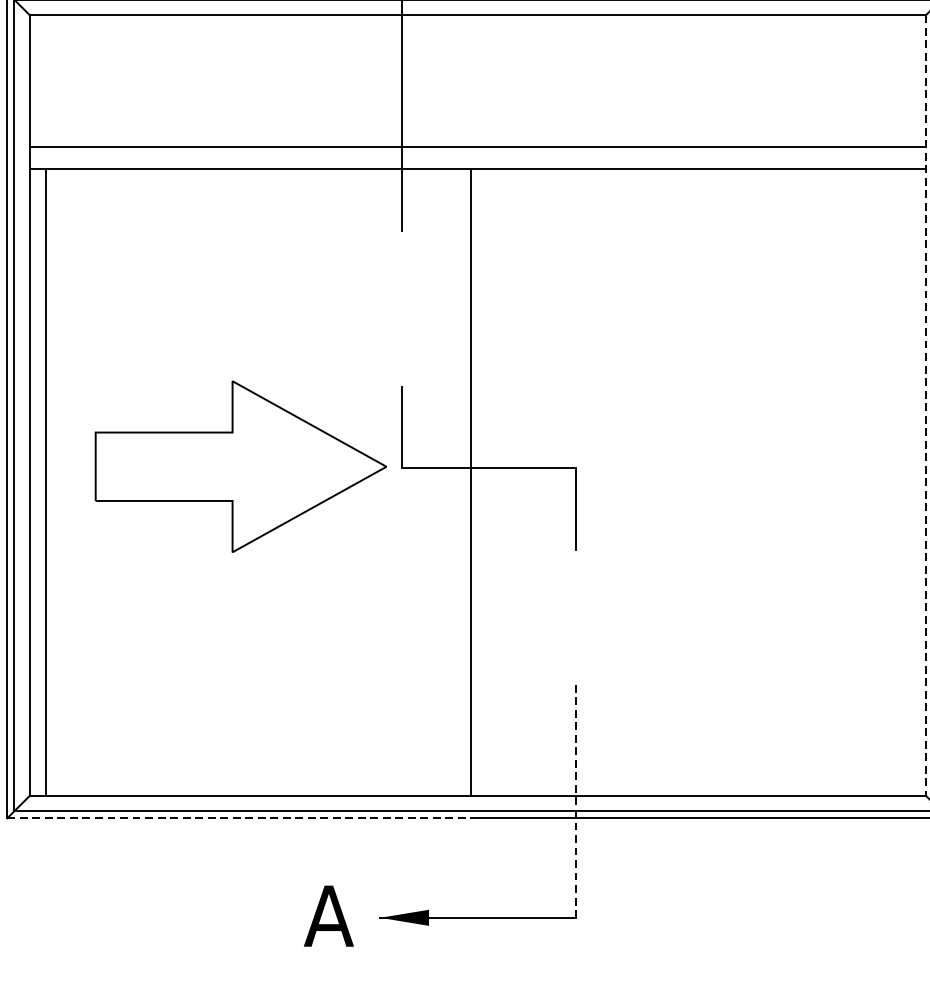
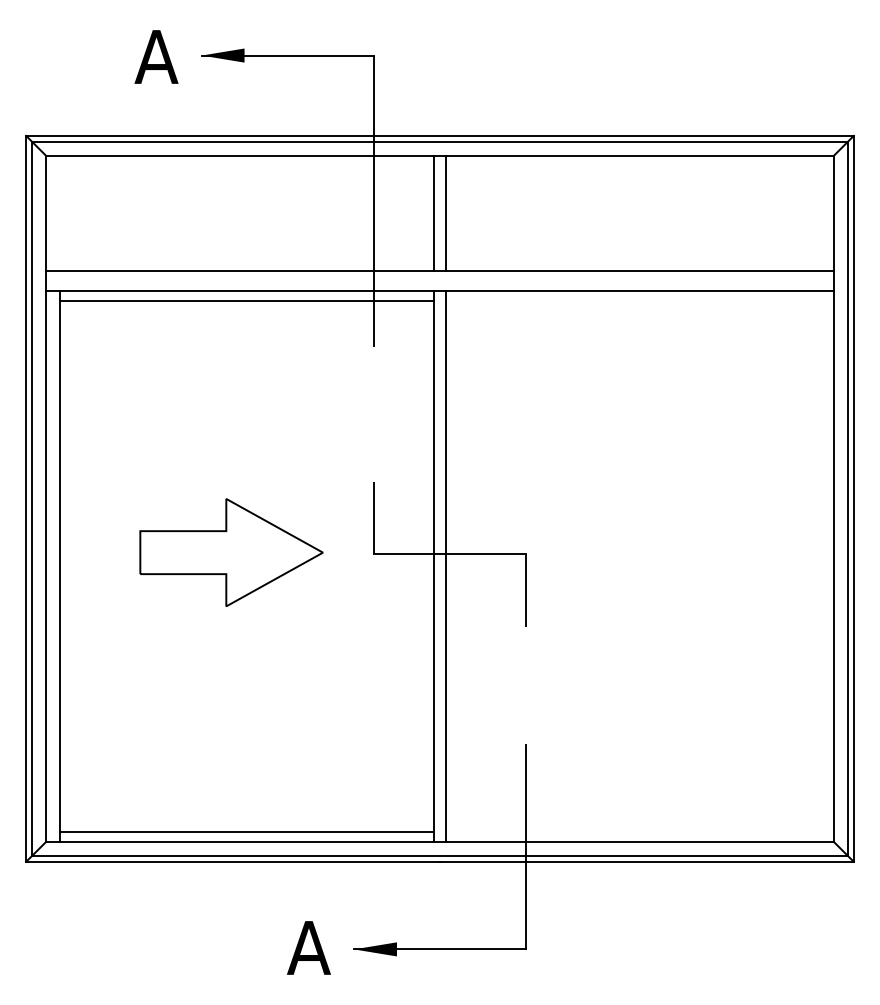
line: (471, 81) -> (434, 213), added
line: (484, 81) -> (445, 213), added
line: (257, 179) -> (246, 300), added
line: (925, 406) -> (833, 499), dashed -> solid
part: (240, 466) -> (231, 552), size x0.71
line: (484, 482) -> (445, 566), added
line: (257, 784) -> (246, 832), added
line: (575, 801) -> (525, 847), dashed -> solid
line: (243, 817) -> (233, 861), dashed -> solid

